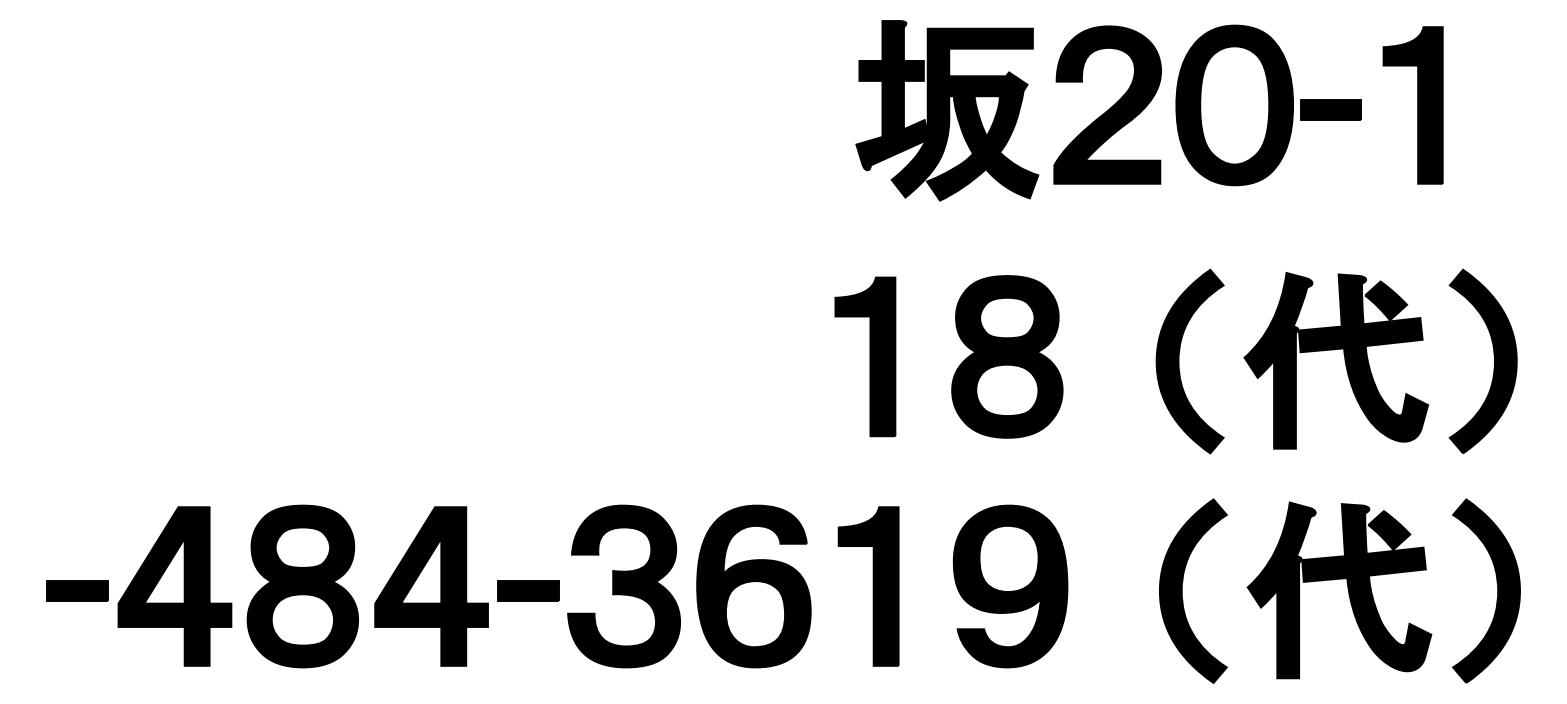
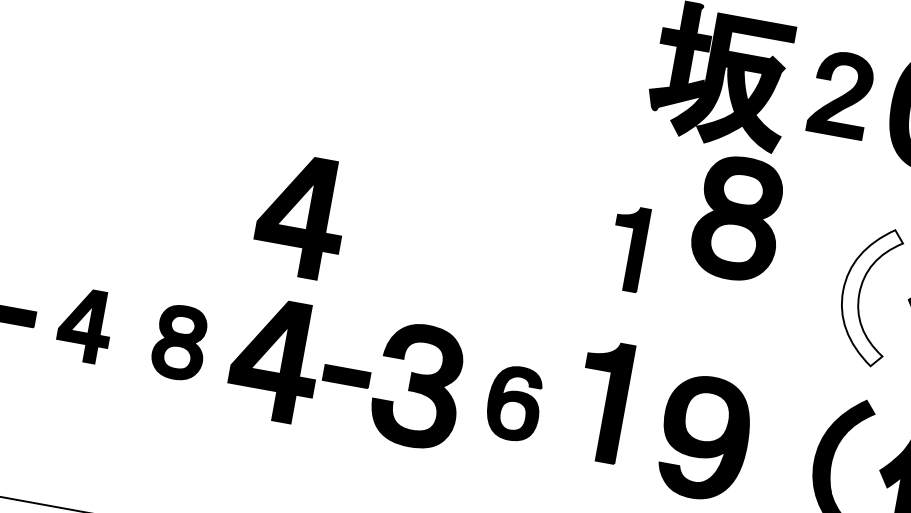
part: (1107, 104) -> (841, 93), size x0.7
part: (865, 356) -> (628, 248), size x0.7
part: (1007, 356) -> (738, 218), moved
fill: (1189, 361) -> (867, 295), removed
part: (431, 392) -> (301, 216), added
part: (174, 586) -> (85, 325), size x0.6
part: (302, 586) -> (179, 342), size x0.6
part: (753, 586) -> (514, 403), size x0.6
part: (868, 586) -> (602, 401), moved

